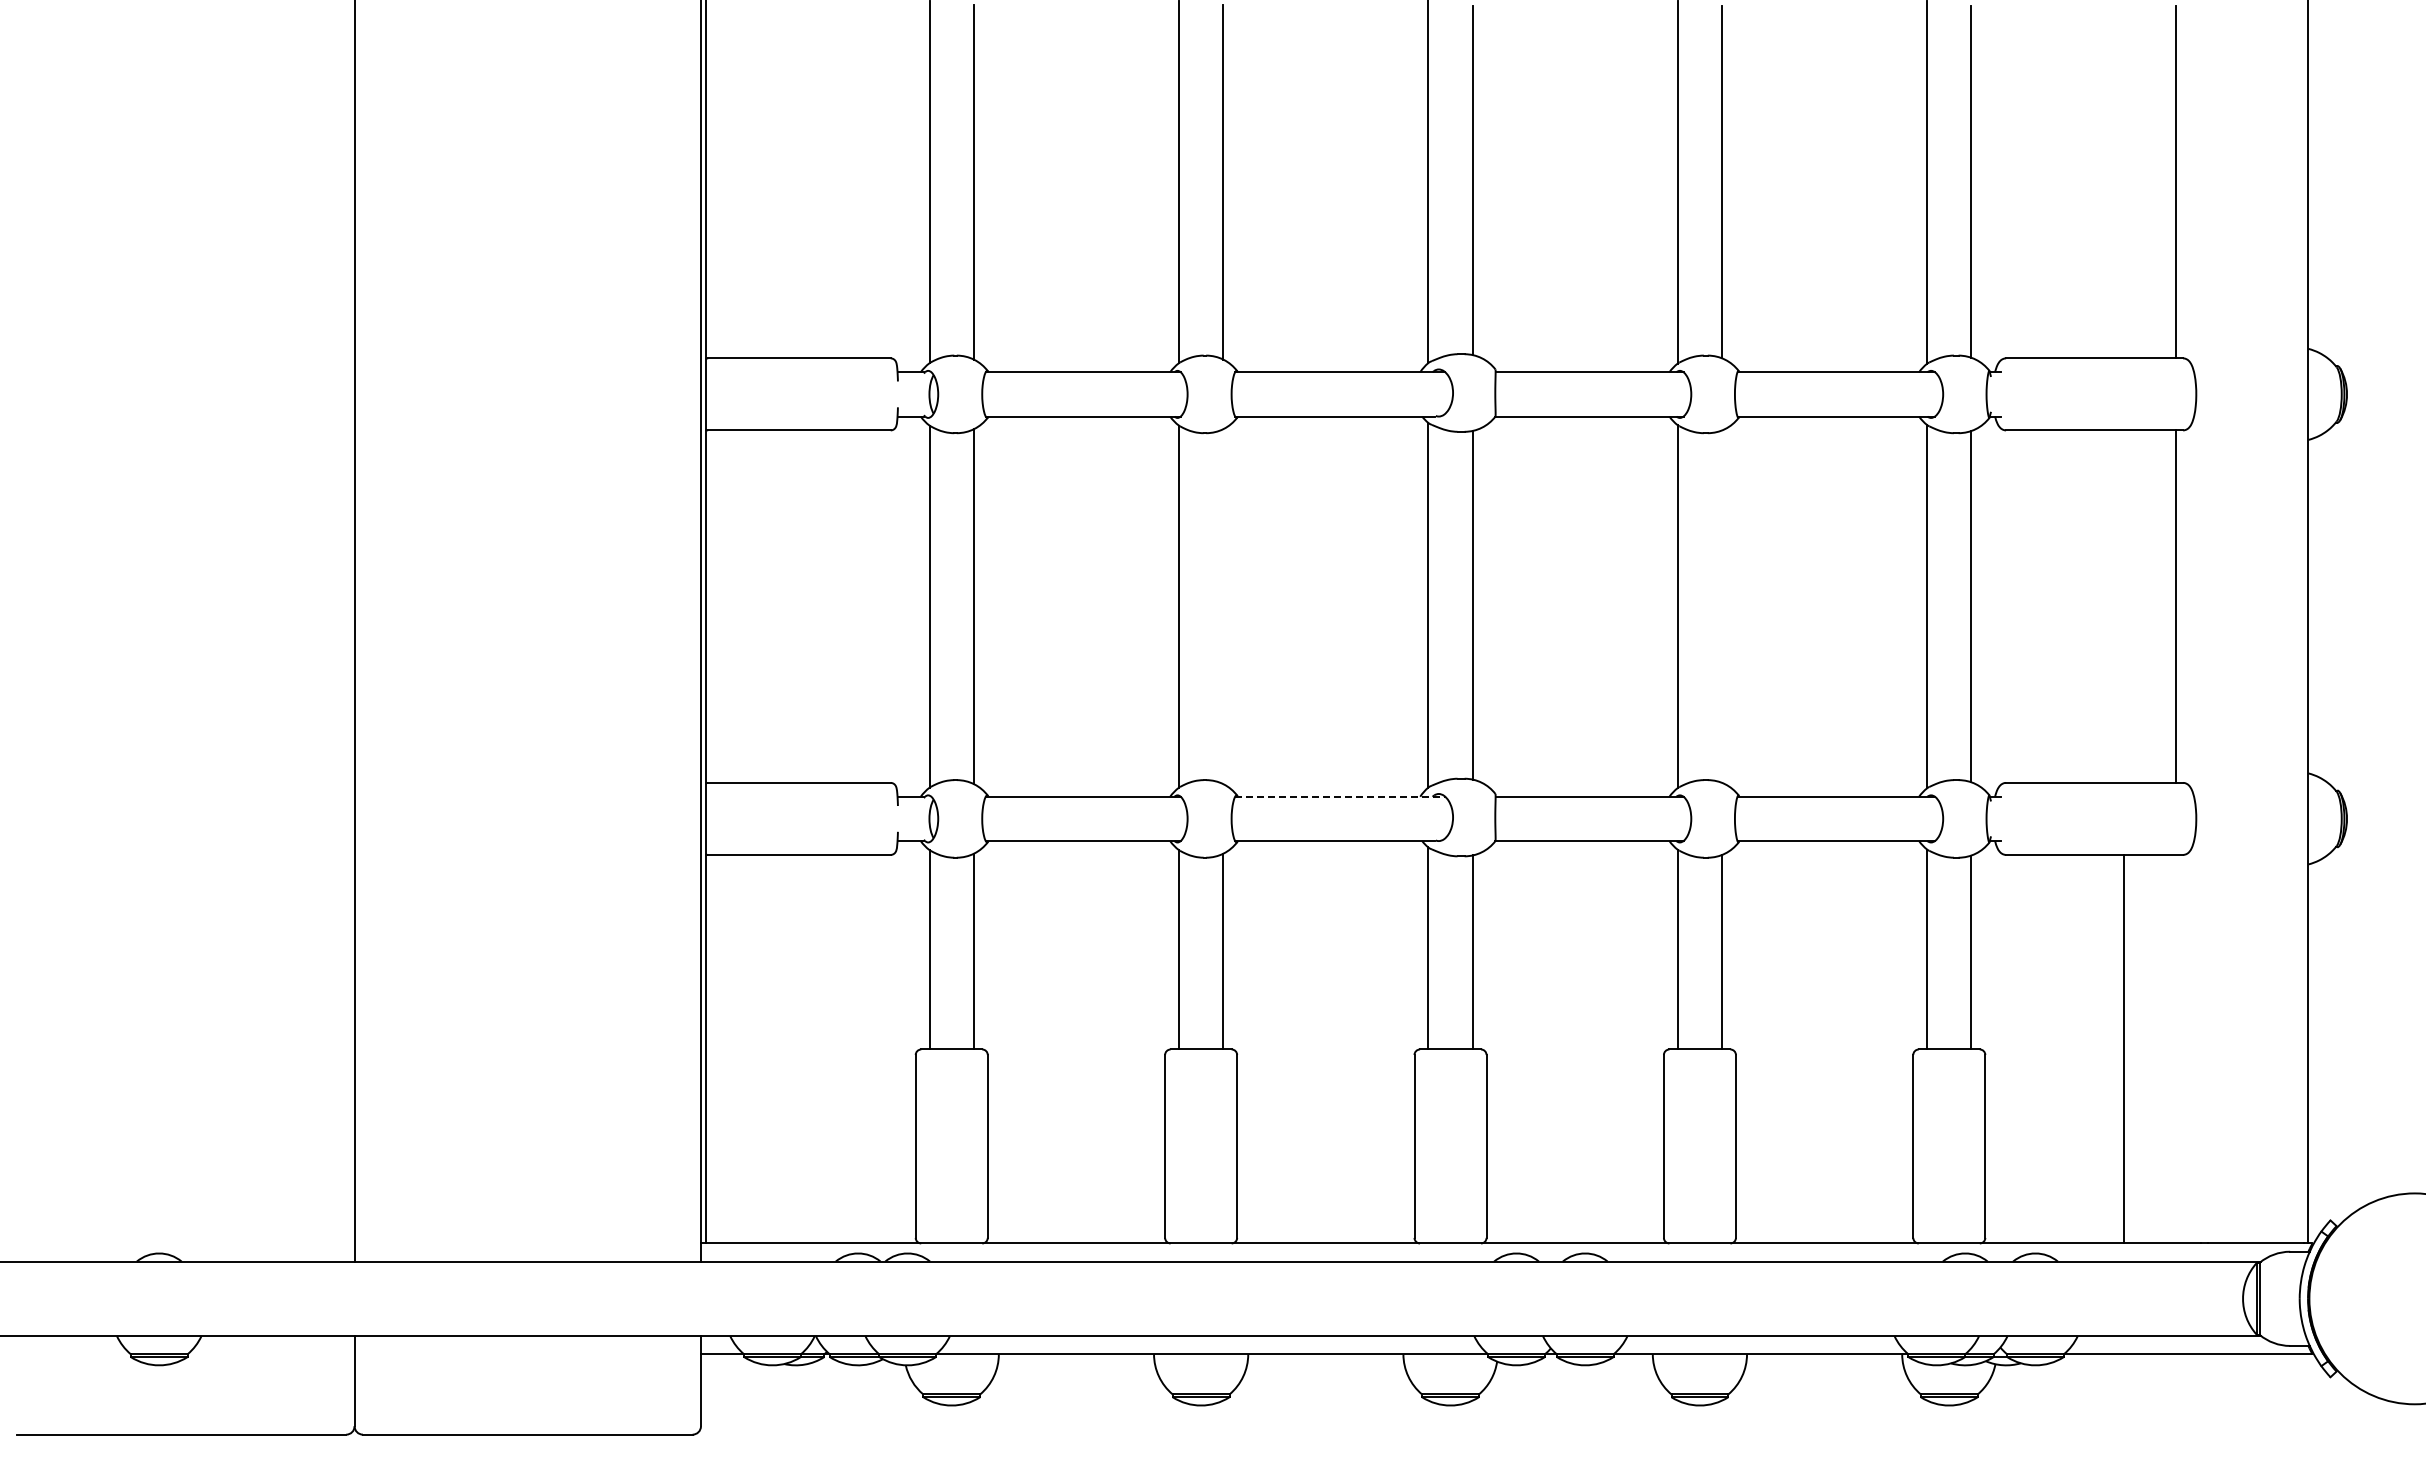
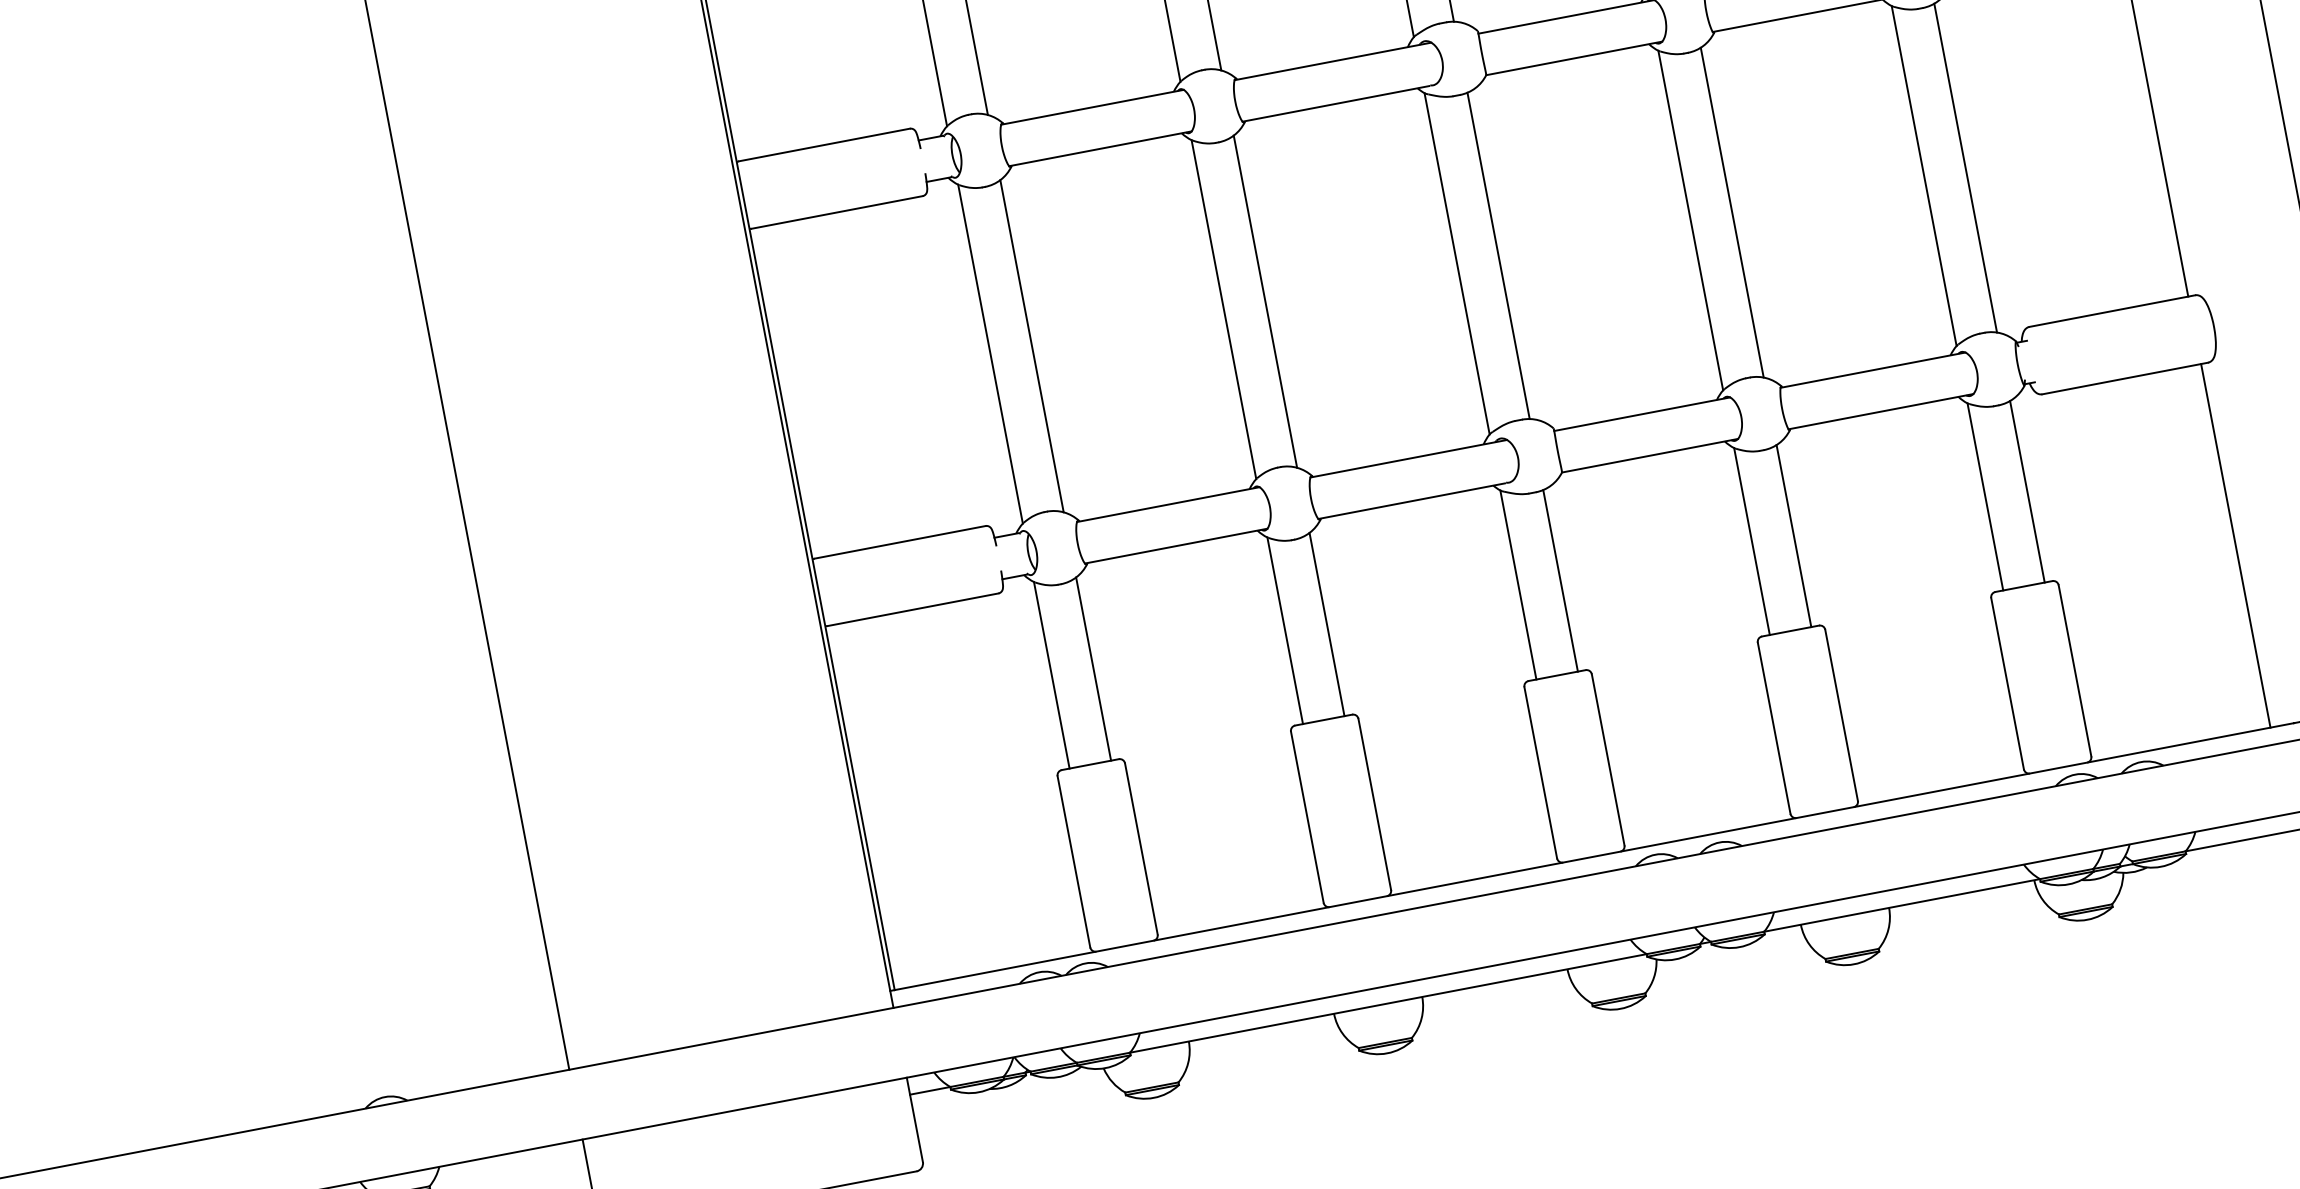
line: (1223, 606) -> (1265, 301), added
line: (1722, 606) -> (1732, 212), added
line: (1340, 796) -> (1409, 458), dashed -> solid
line: (2123, 1048) -> (2235, 545), moved

